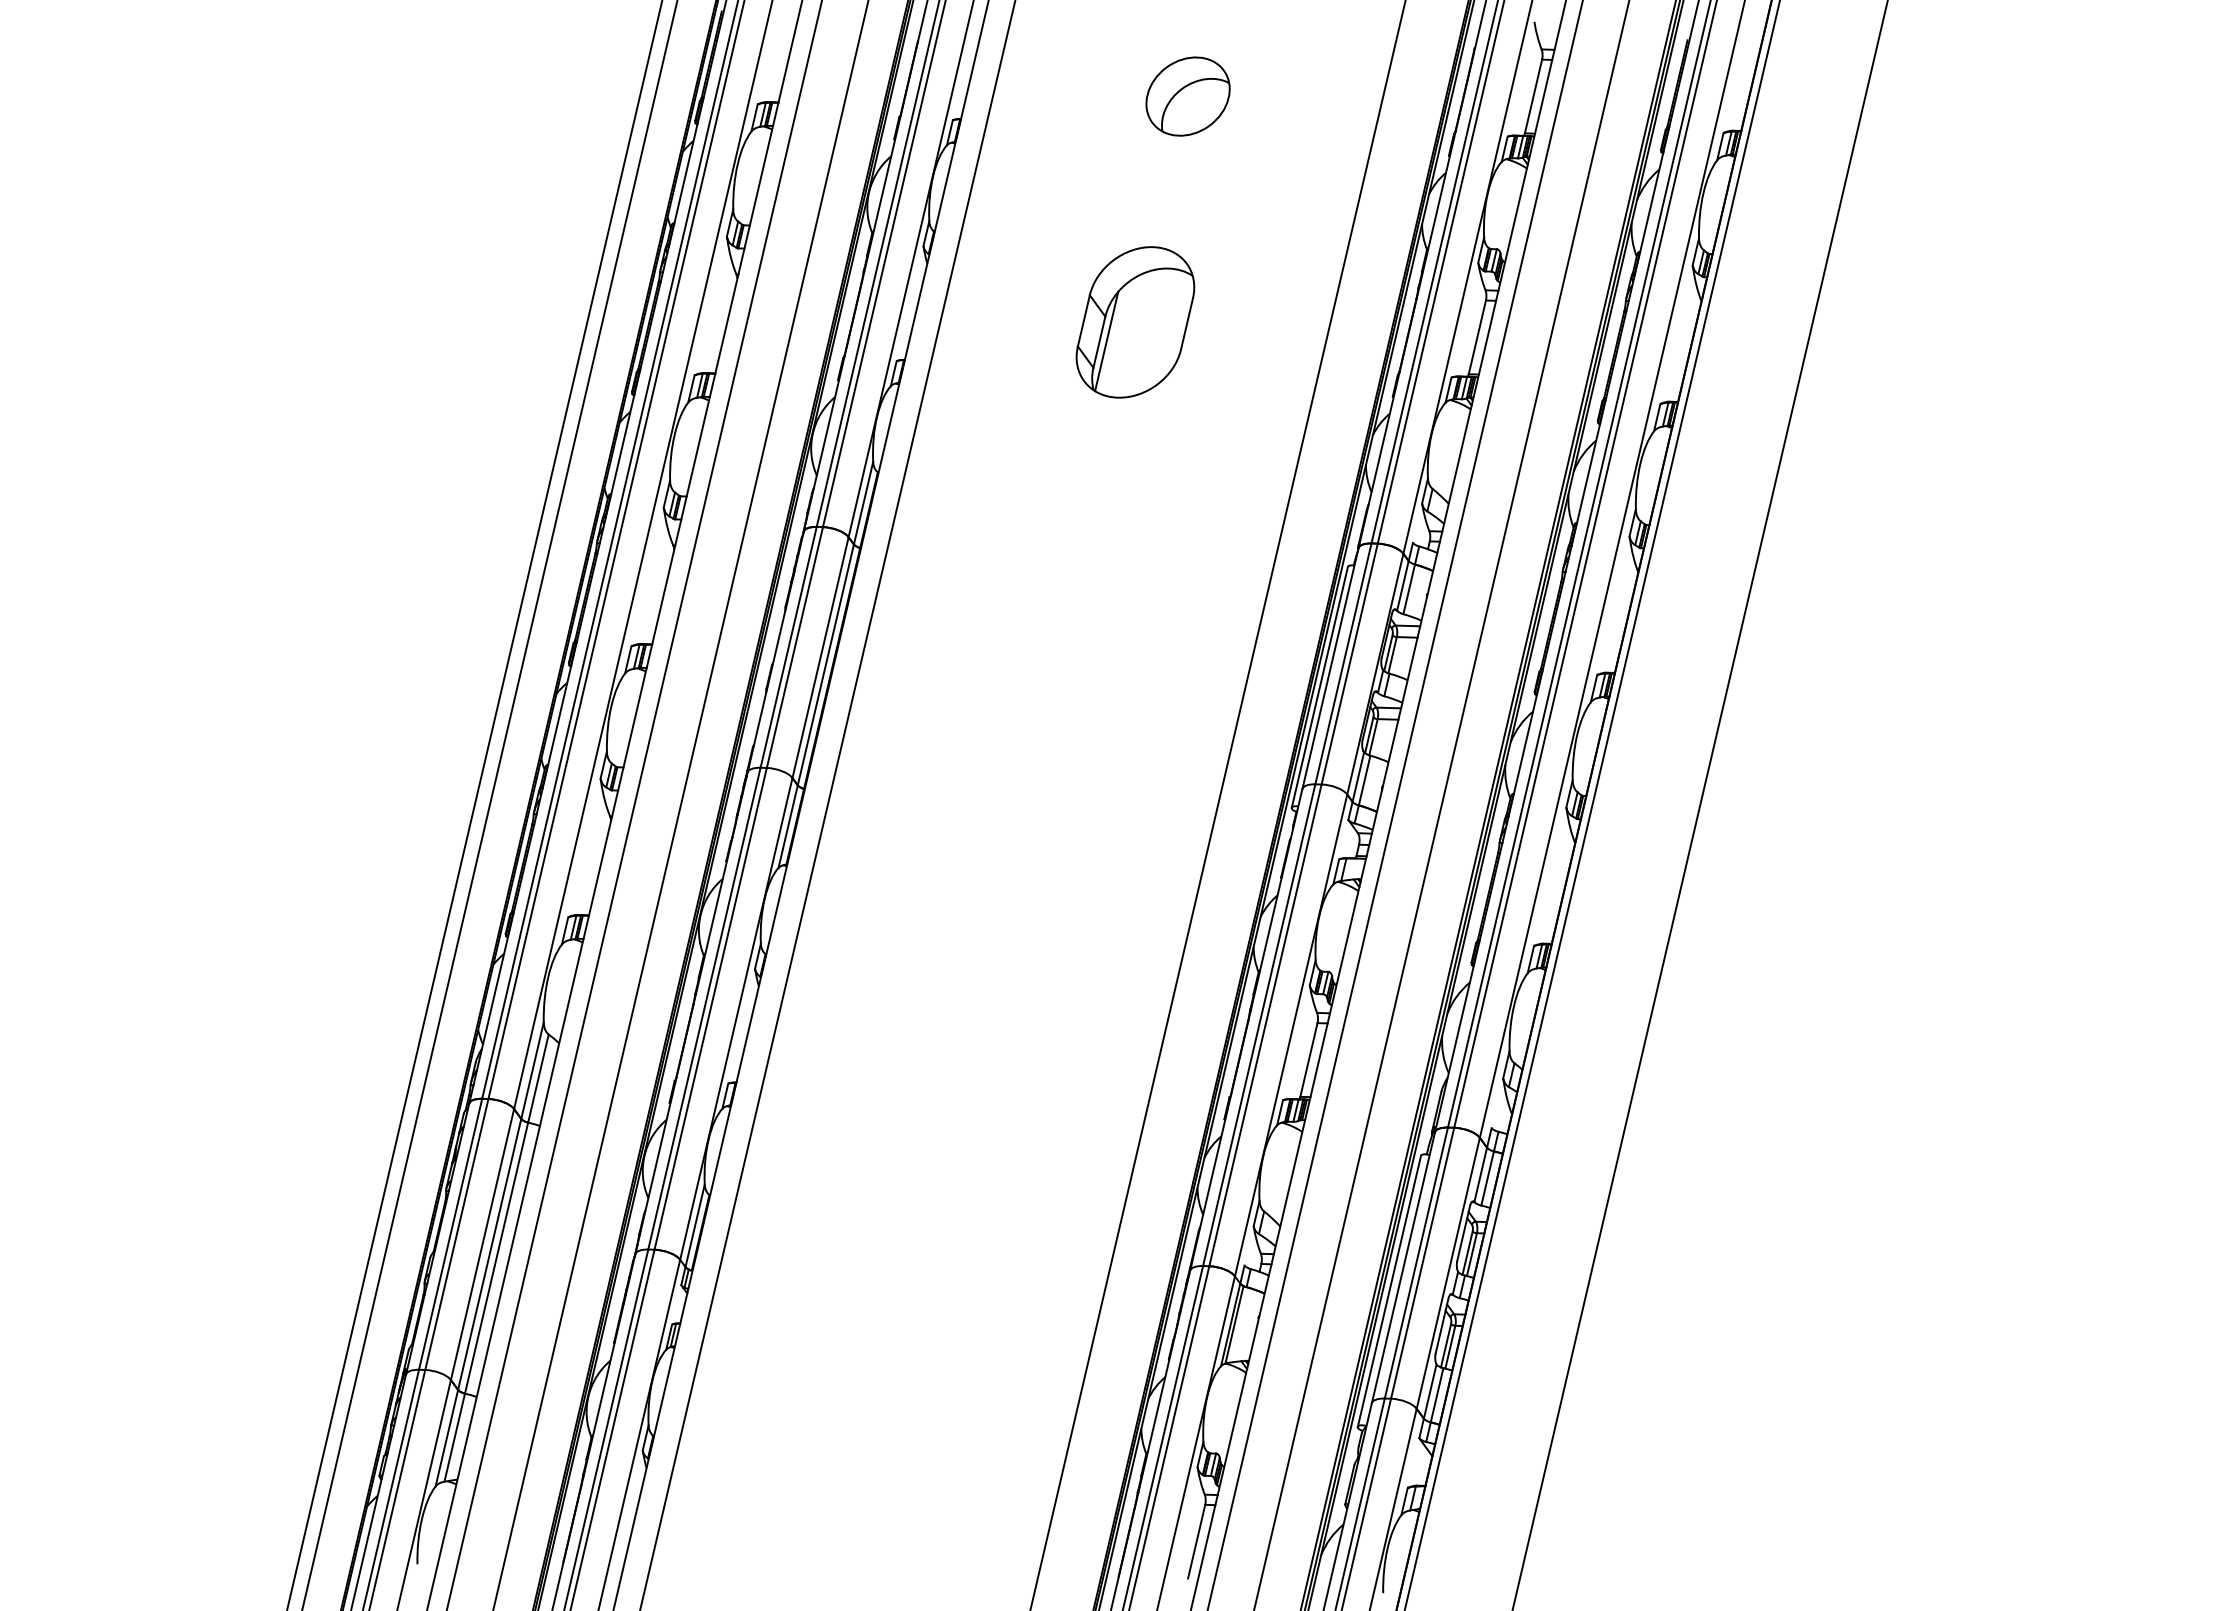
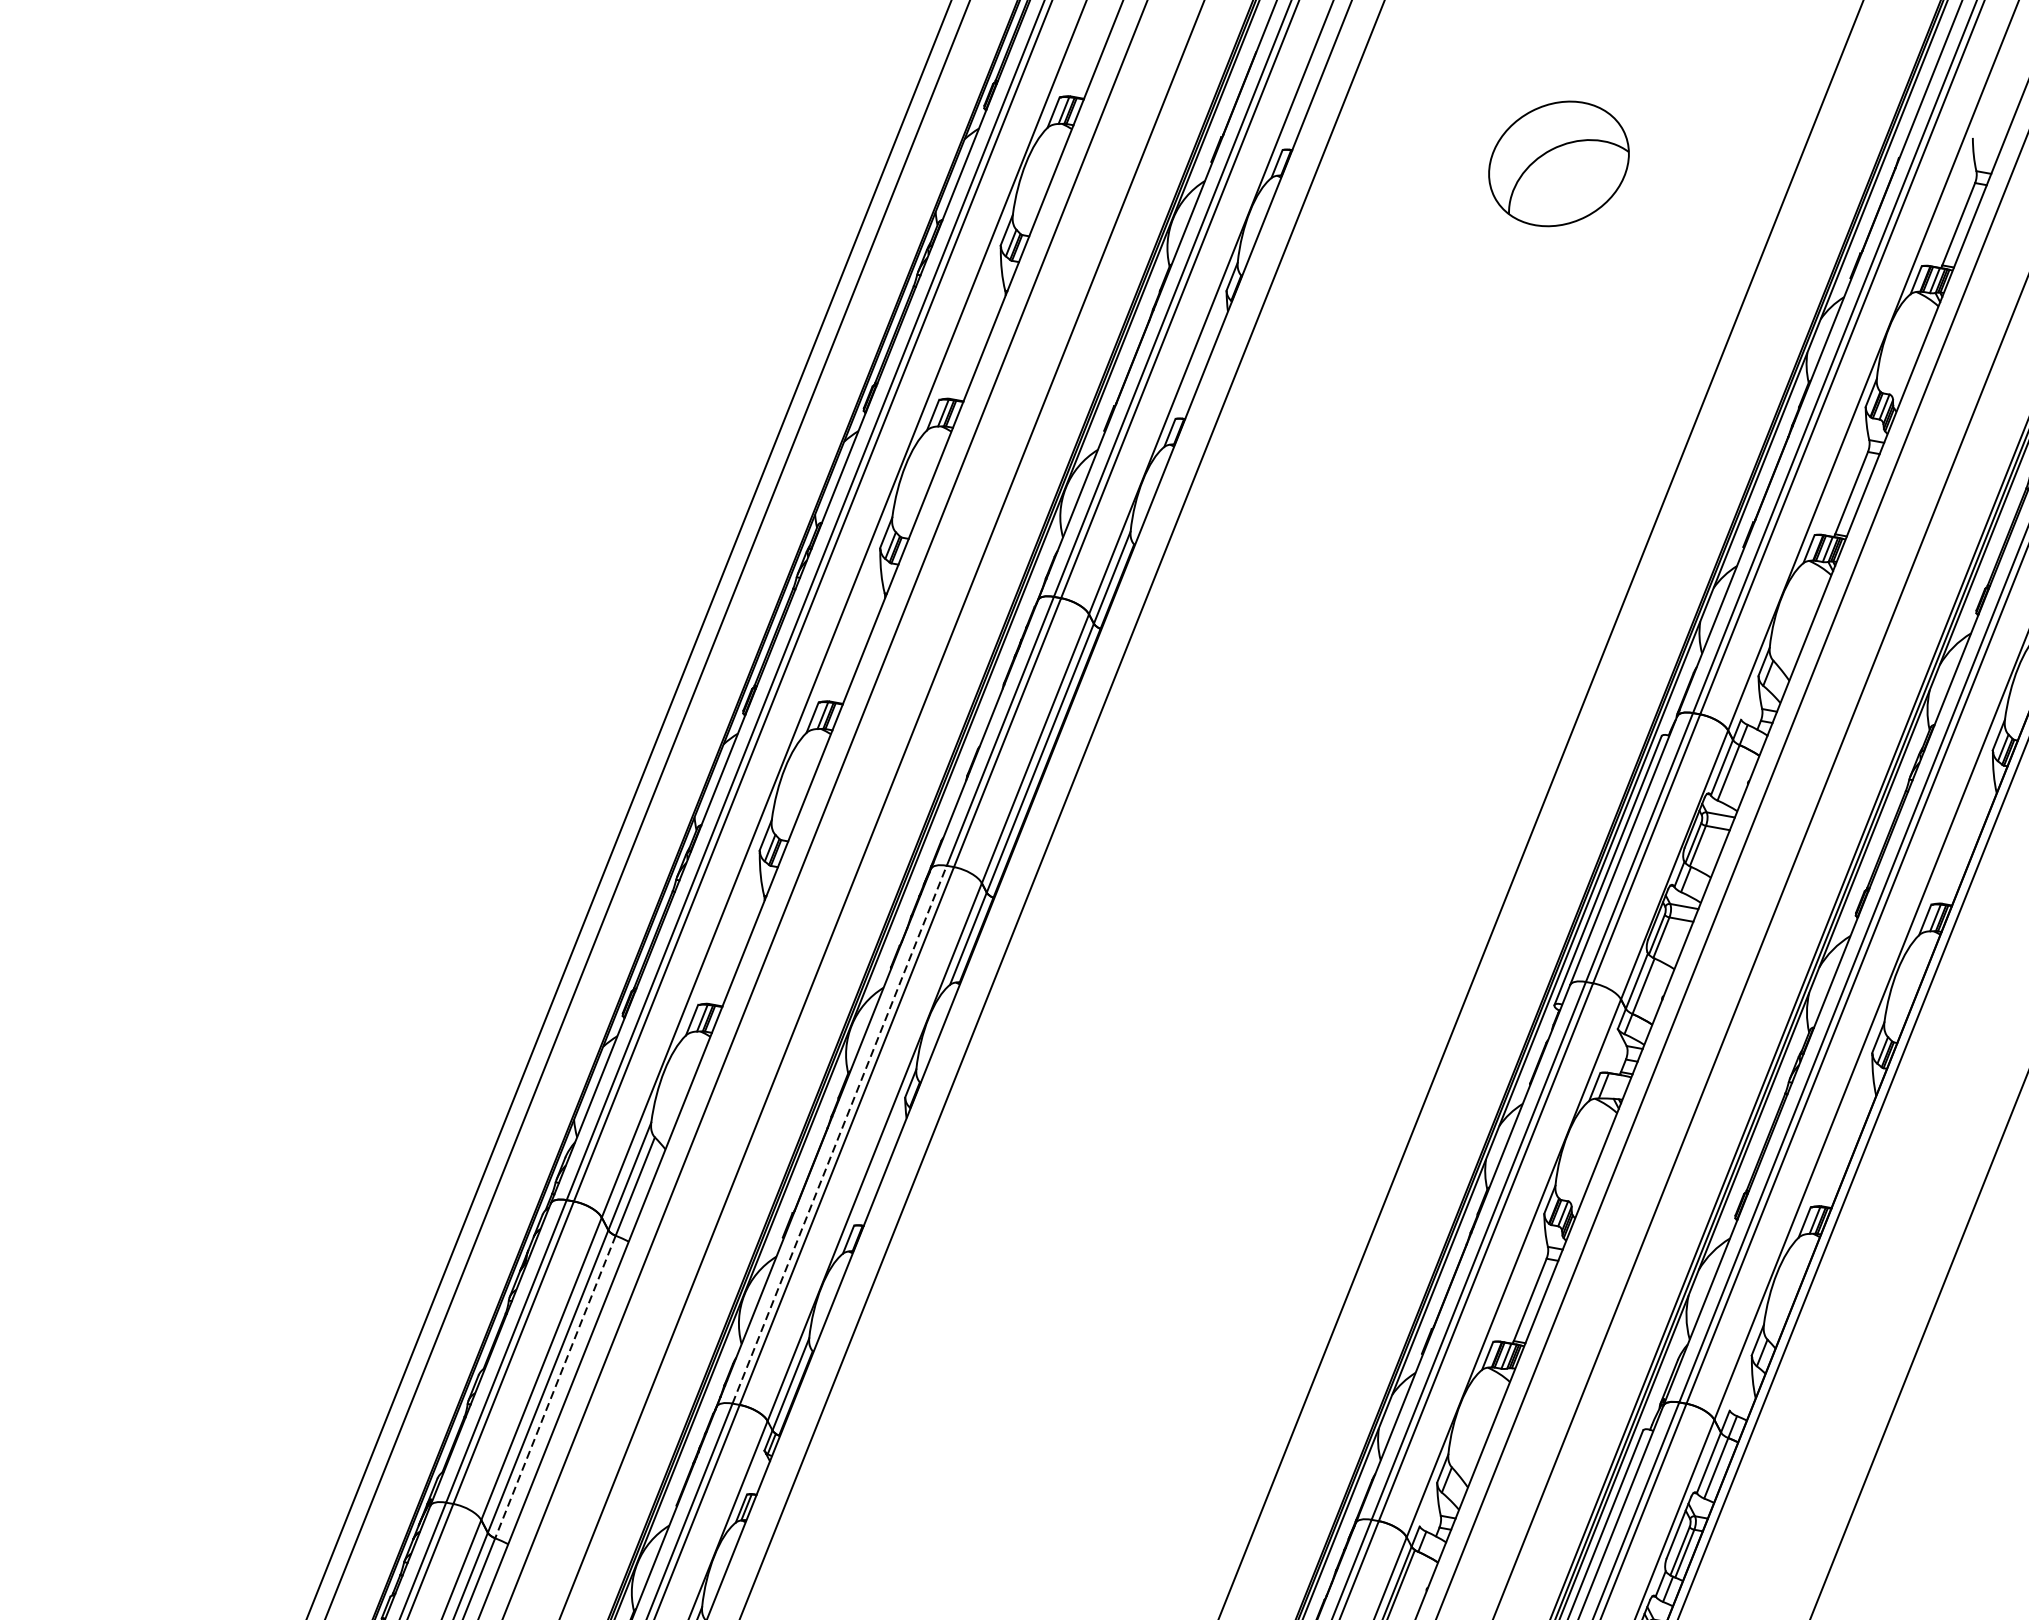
part: (1187, 96) -> (1558, 163), size x1.4
part: (1135, 322) -> (1458, 416), removed
line: (704, 1008) -> (839, 1134), solid -> dashed
line: (496, 1258) -> (555, 1387), solid -> dashed

